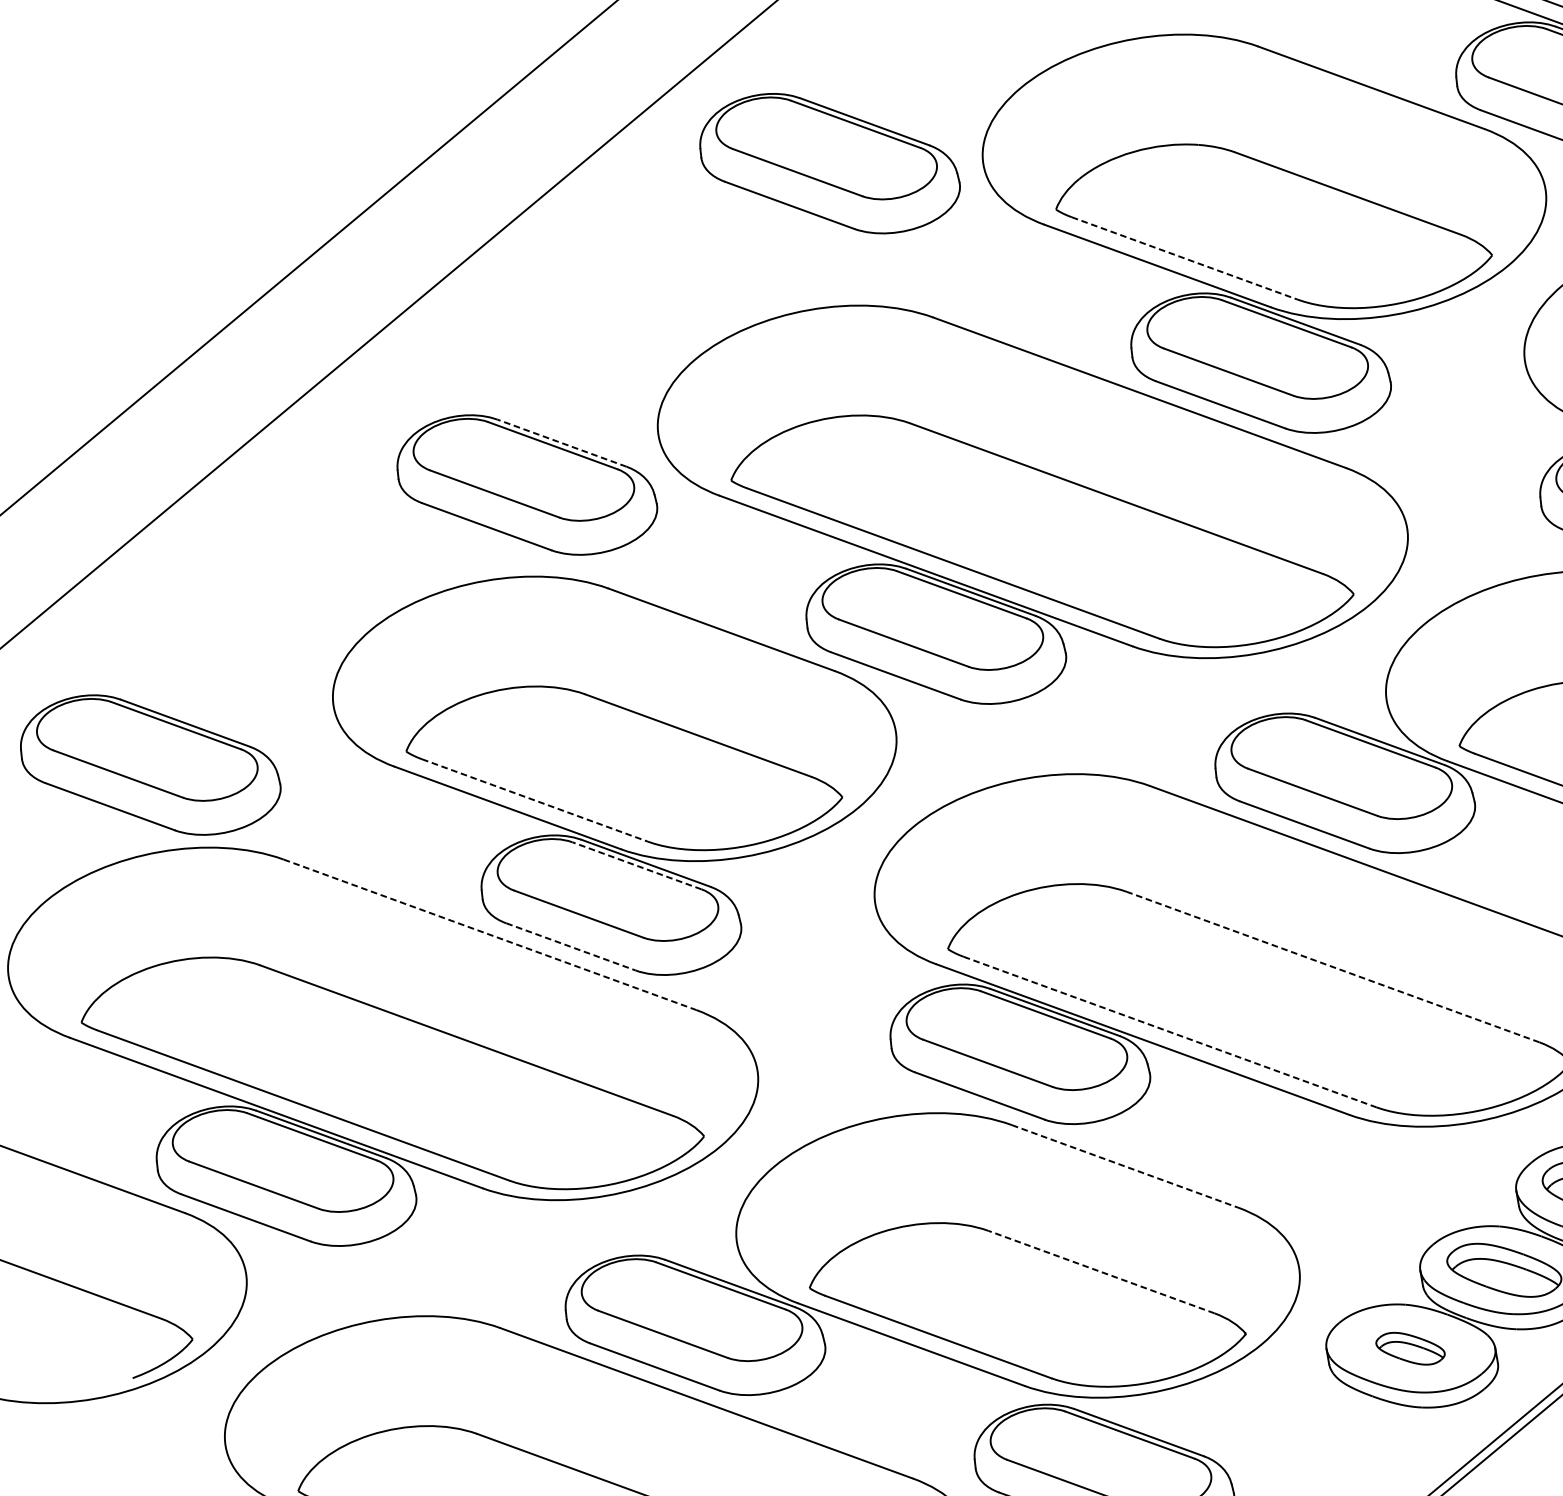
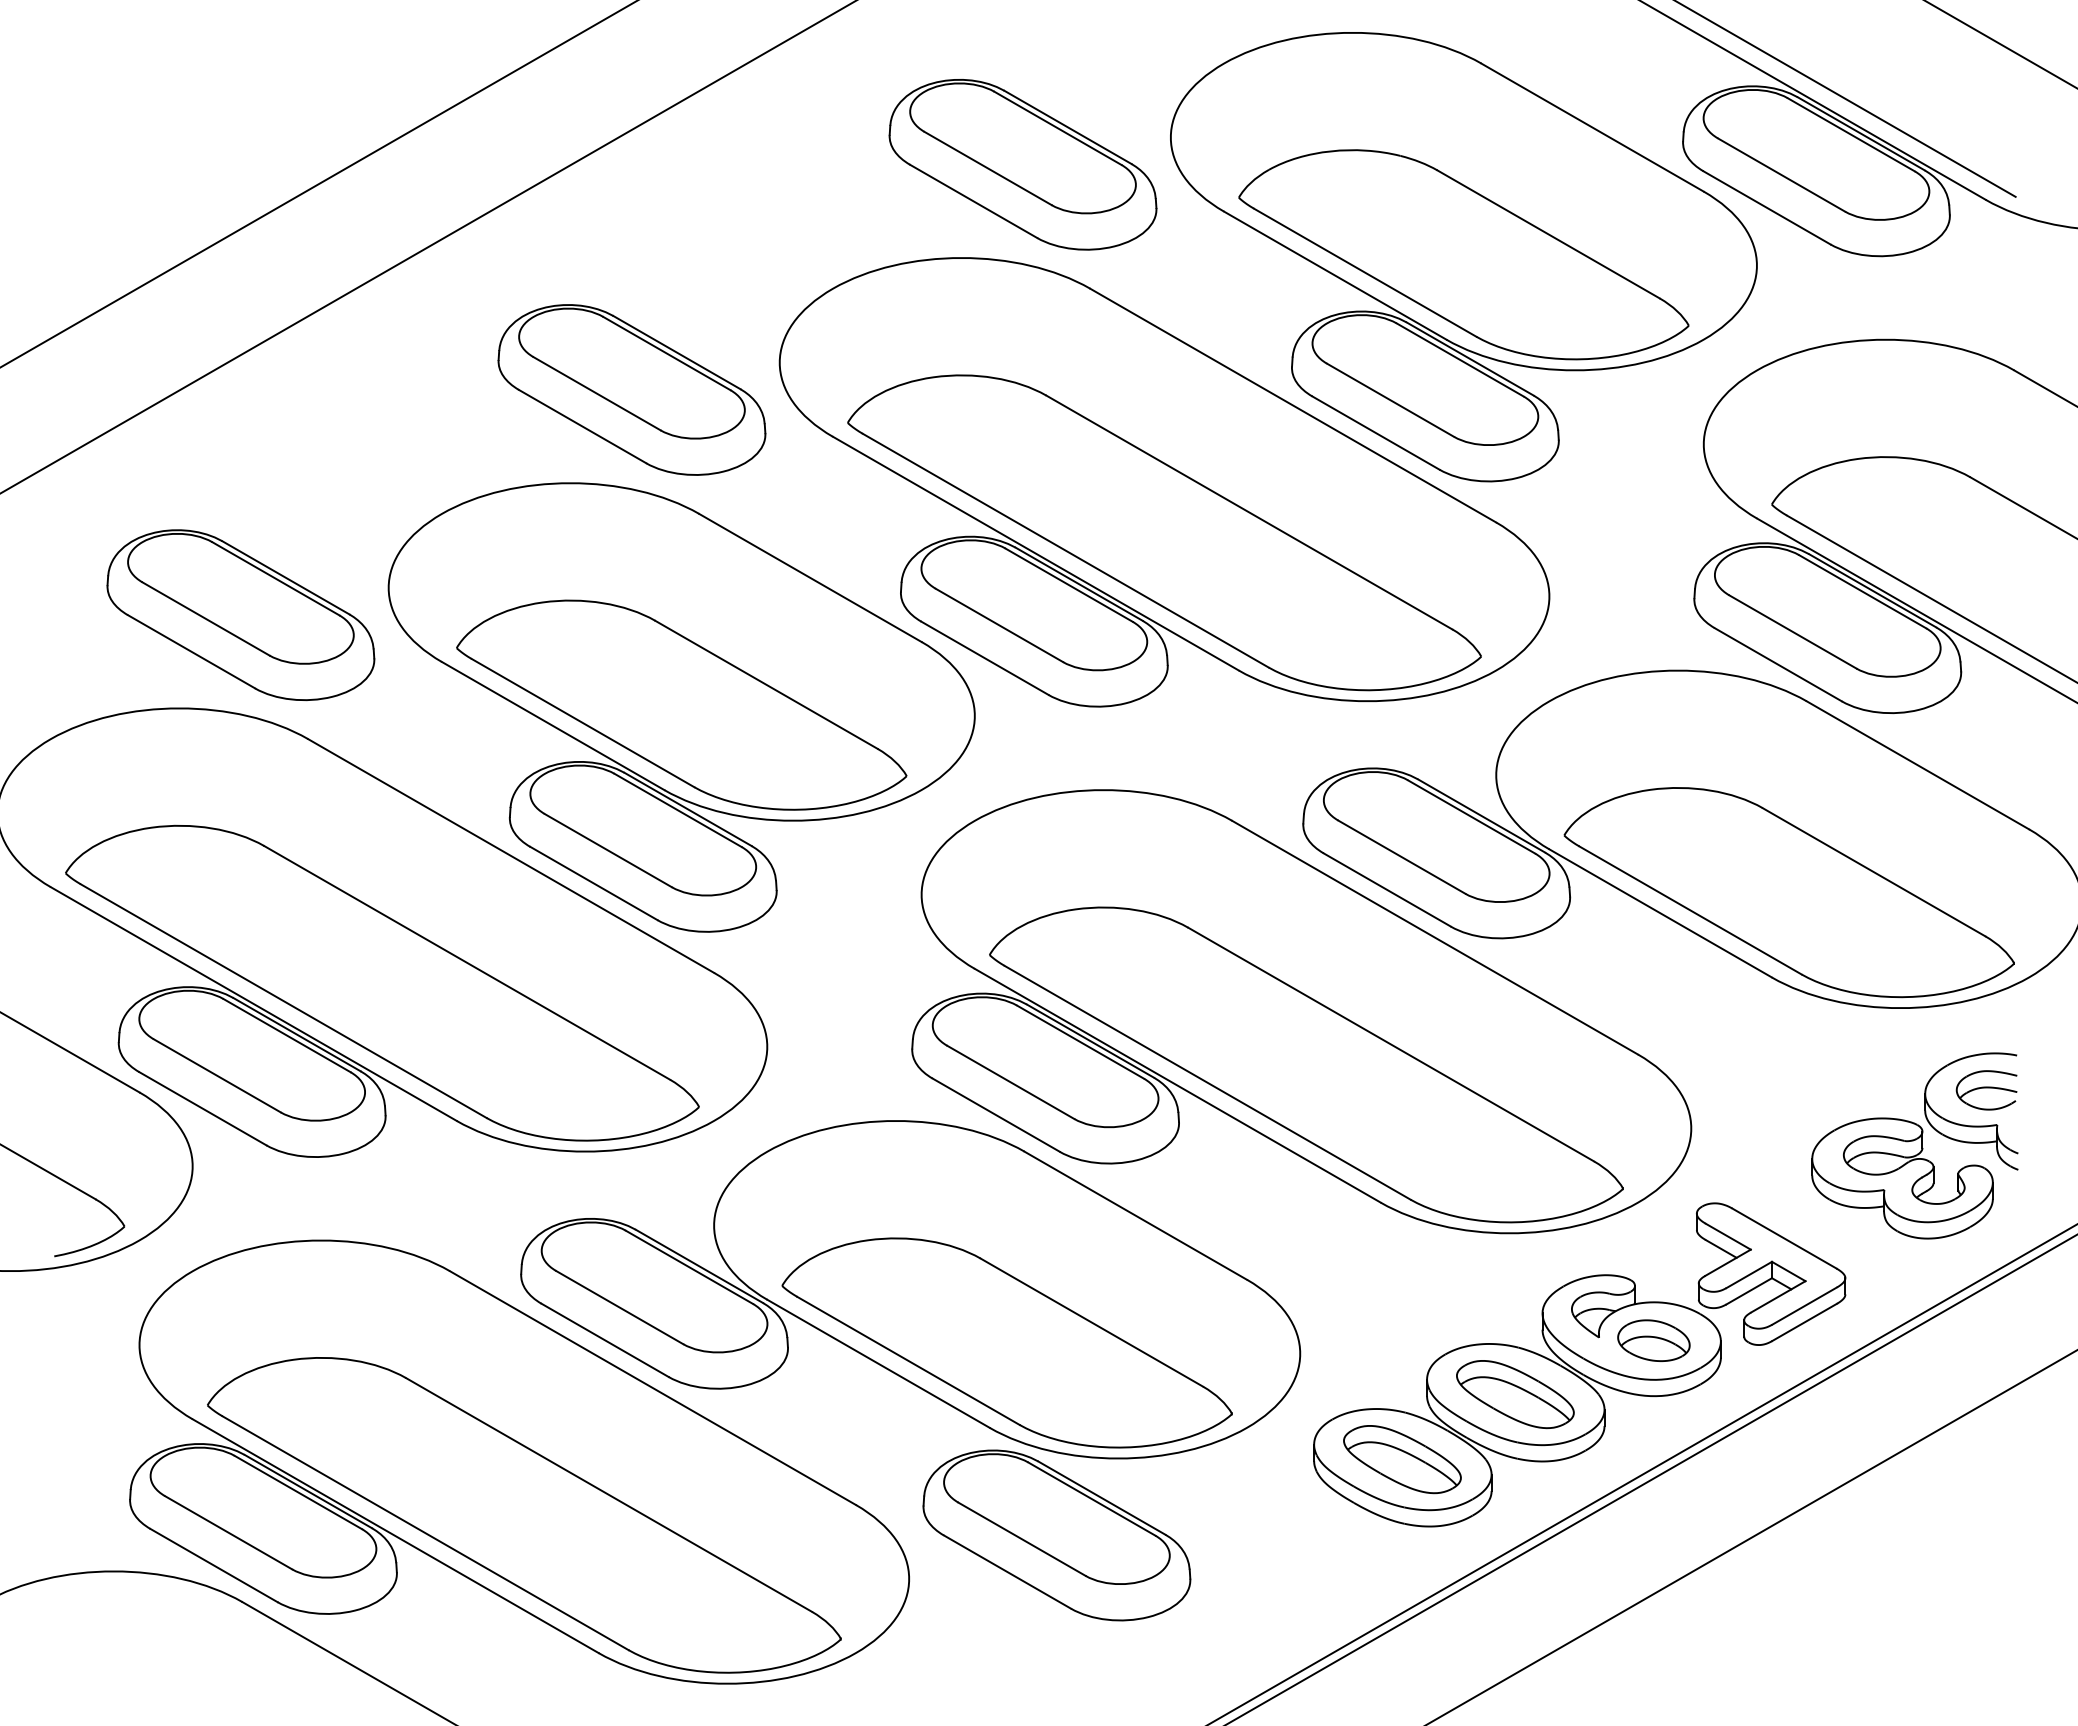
part: (828, 163) -> (1022, 164), moved
line: (1185, 258) -> (1365, 272), dashed -> solid
line: (561, 443) -> (676, 352), dashed -> solid
part: (149, 765) -> (240, 615), moved
line: (535, 800) -> (583, 723), dashed -> solid
line: (636, 865) -> (677, 810), dashed -> solid
line: (490, 935) -> (511, 856), dashed -> solid
line: (571, 946) -> (594, 883), dashed -> solid
line: (1332, 967) -> (1390, 1044), dashed -> solid
line: (1170, 1032) -> (1208, 1083), dashed -> solid
line: (1125, 1166) -> (1136, 1215), dashed -> solid
line: (1101, 1272) -> (1091, 1322), dashed -> solid
part: (1410, 1348) -> (1402, 1459), size x1.67

